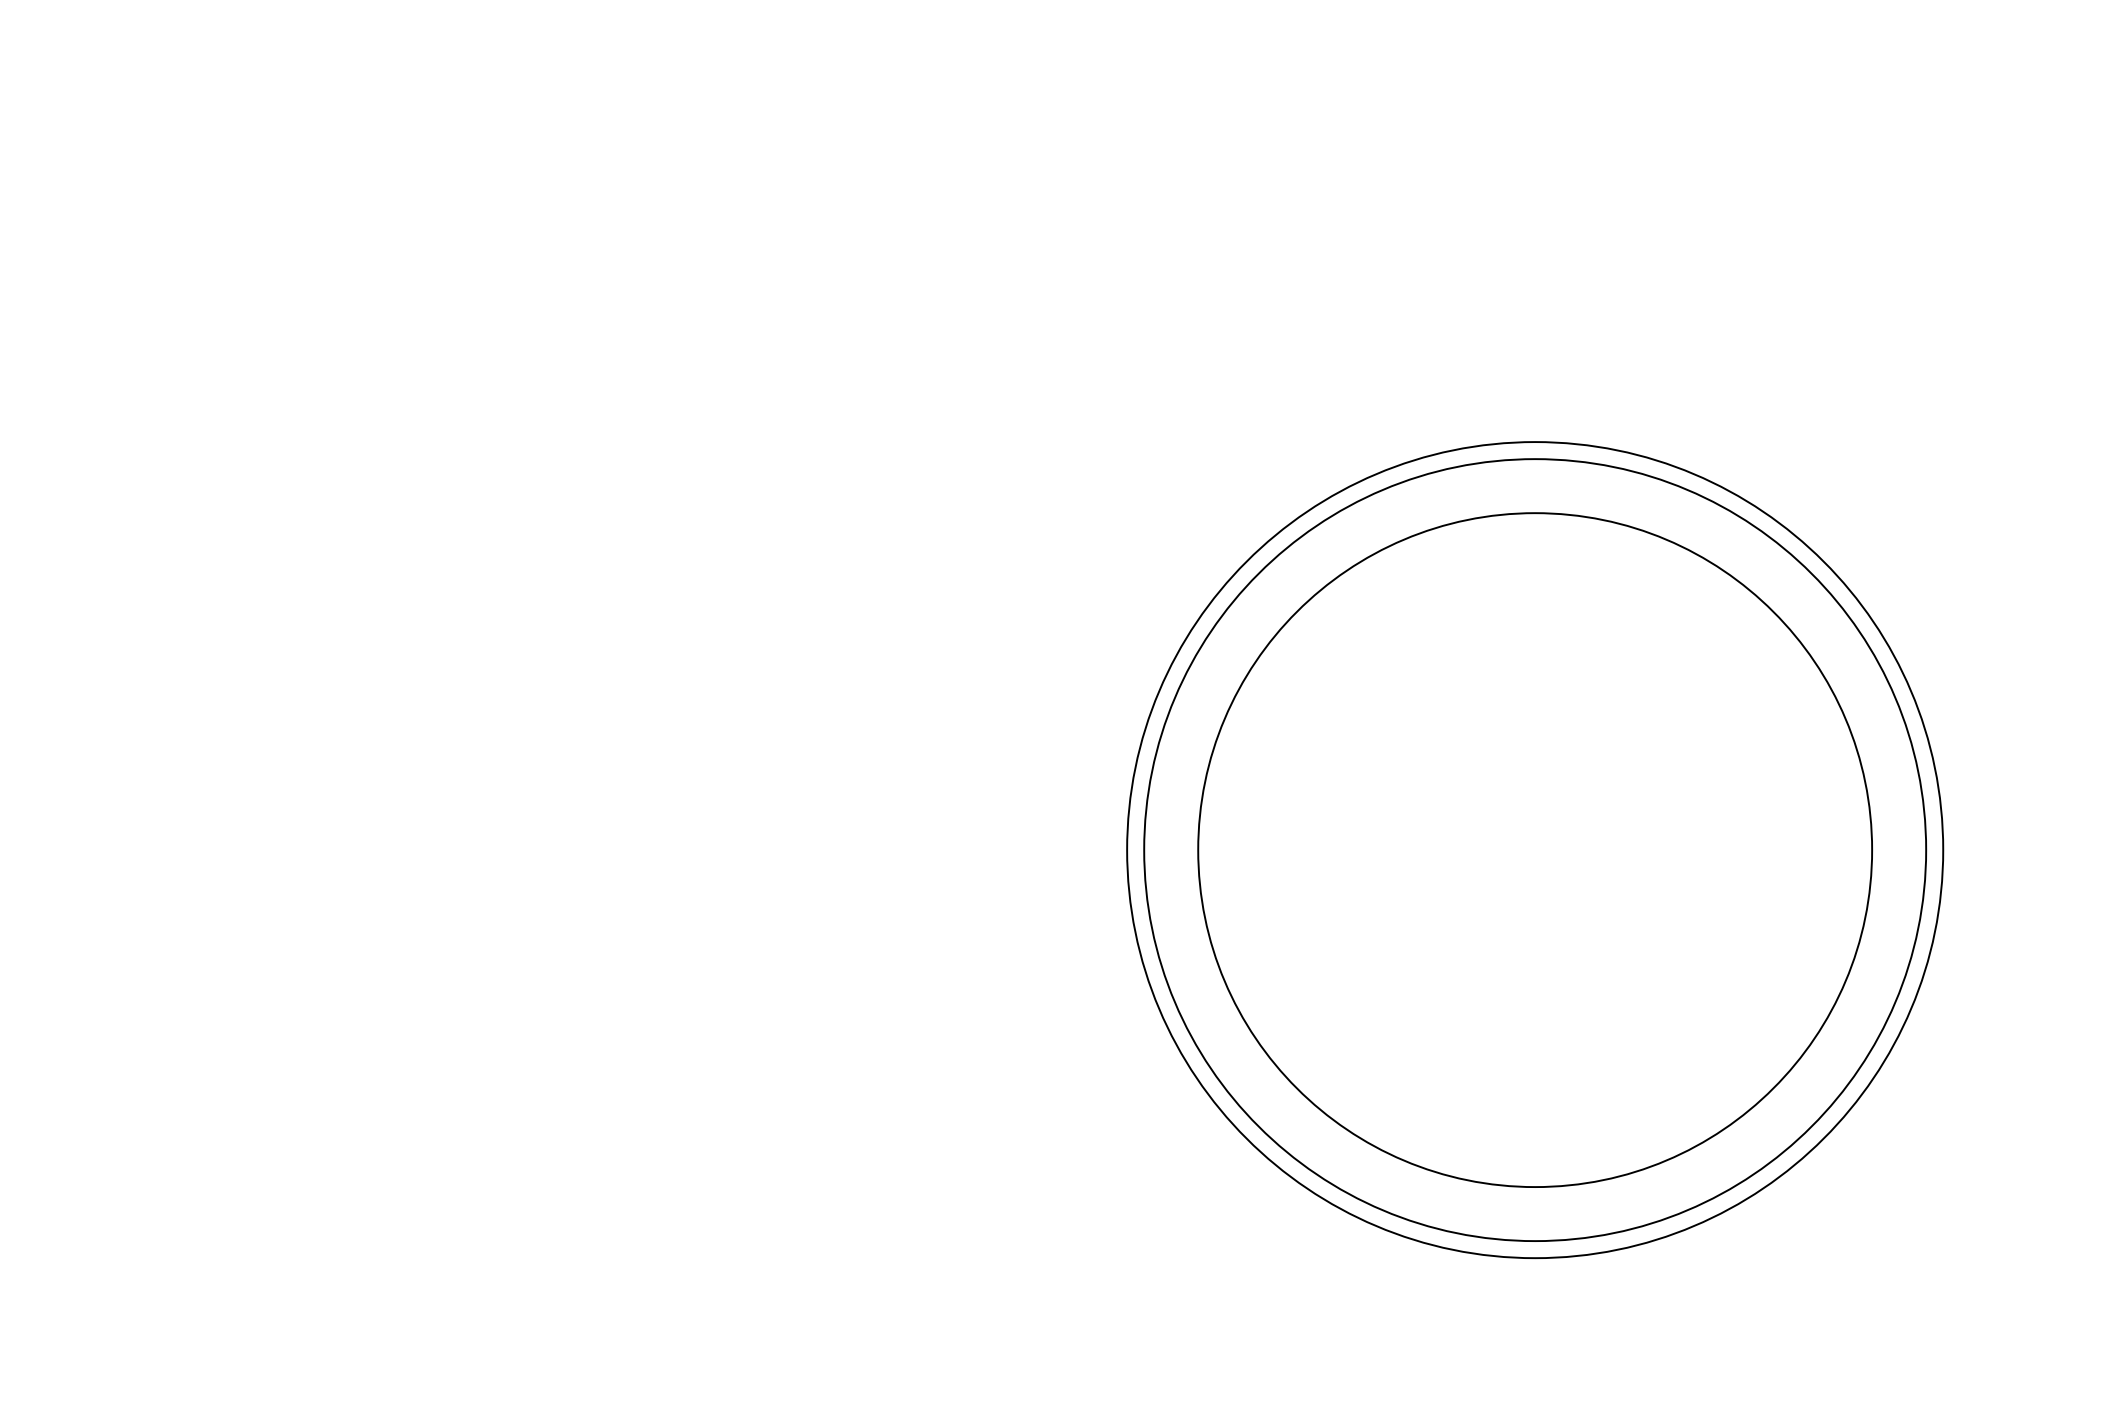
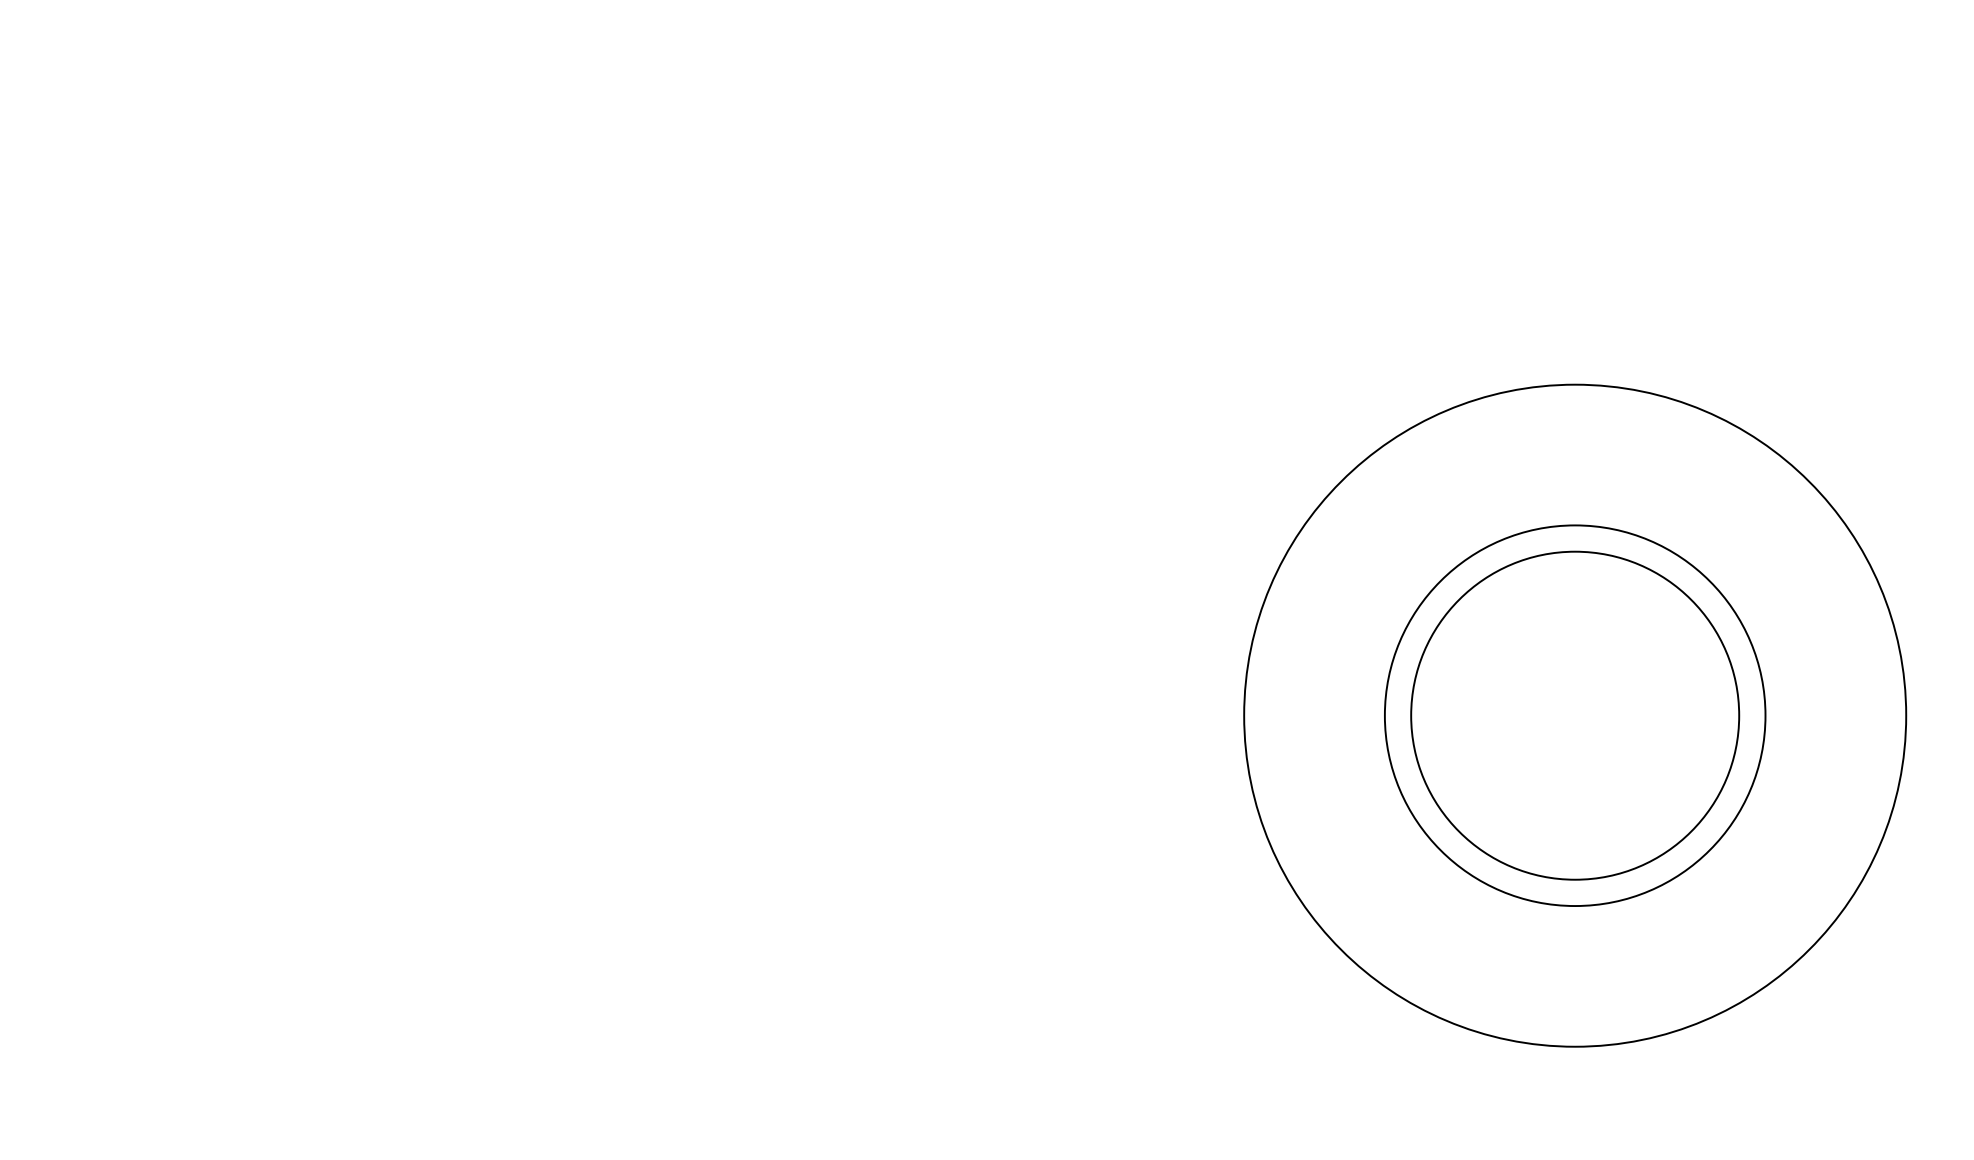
circle: (1534, 849) -> (1574, 715), size x0.6
circle: (1535, 849) -> (1575, 715), size x0.6

